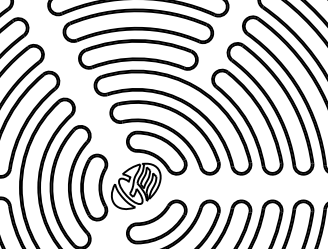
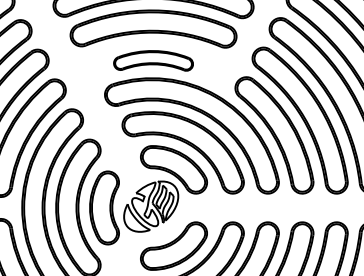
part: (138, 54) -> (153, 60), size x0.6

